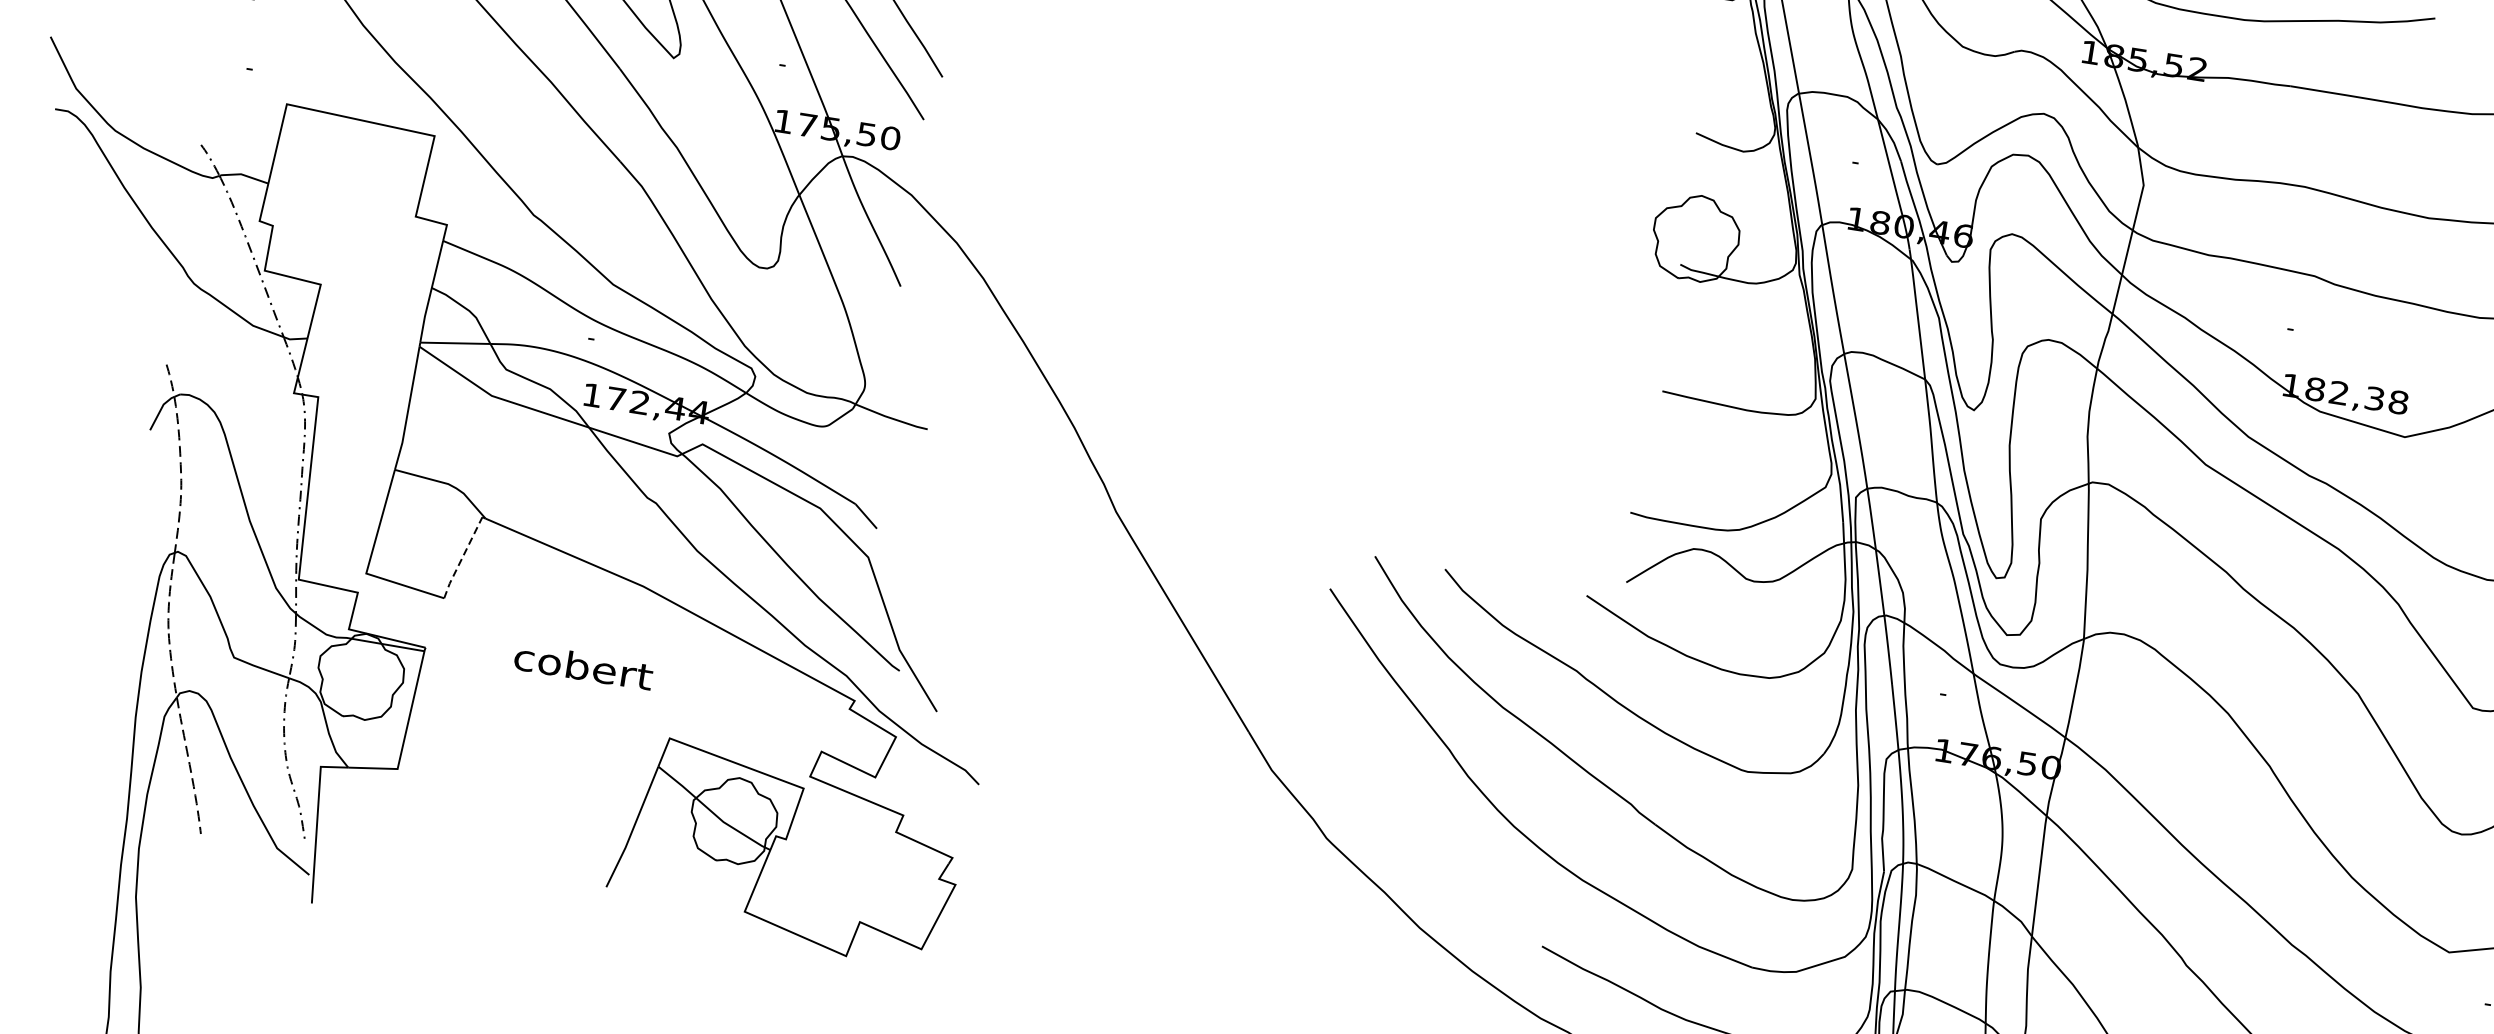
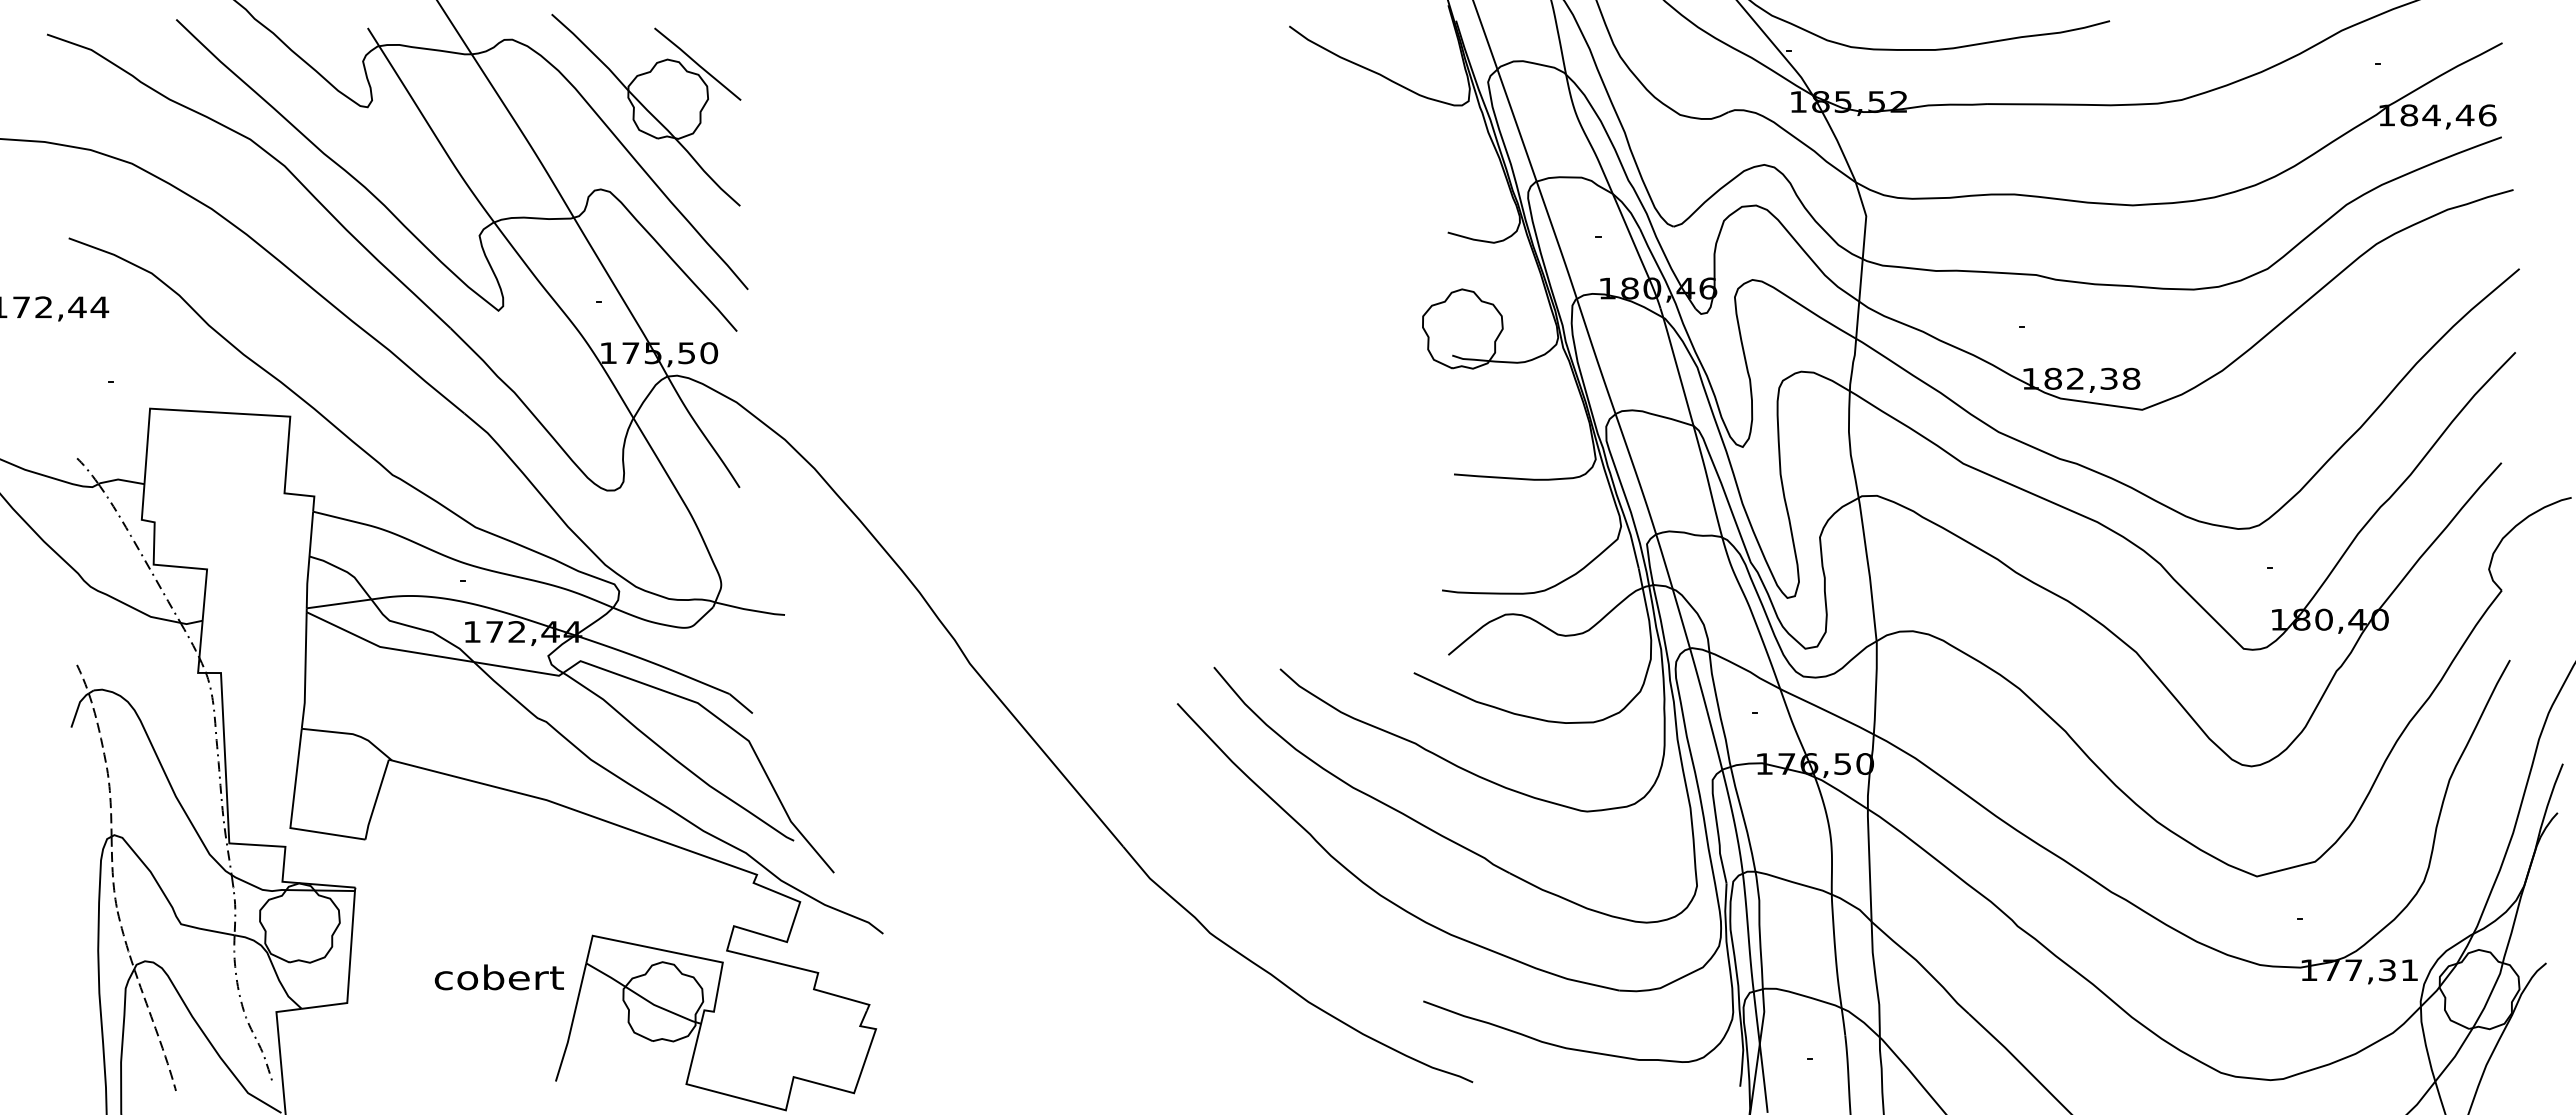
line: (462, 557) -> (376, 799), dashed -> solid
text: (582, 666) -> (498, 977), moved

